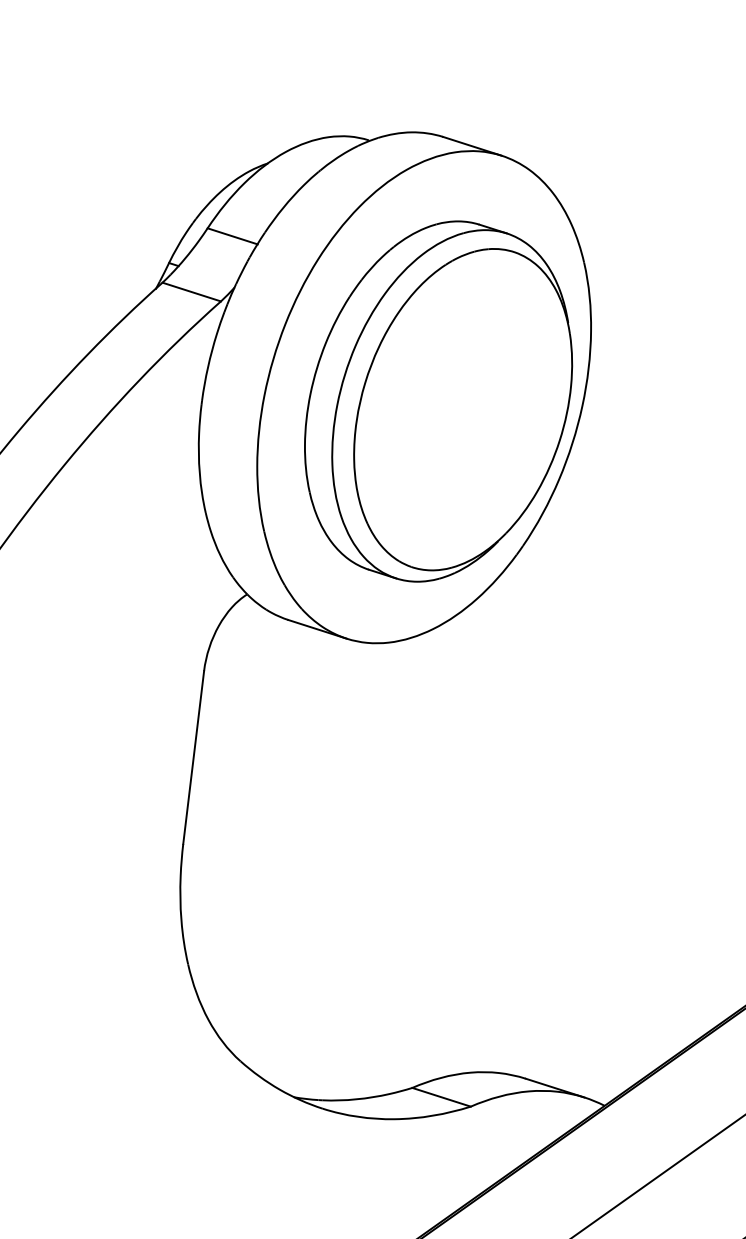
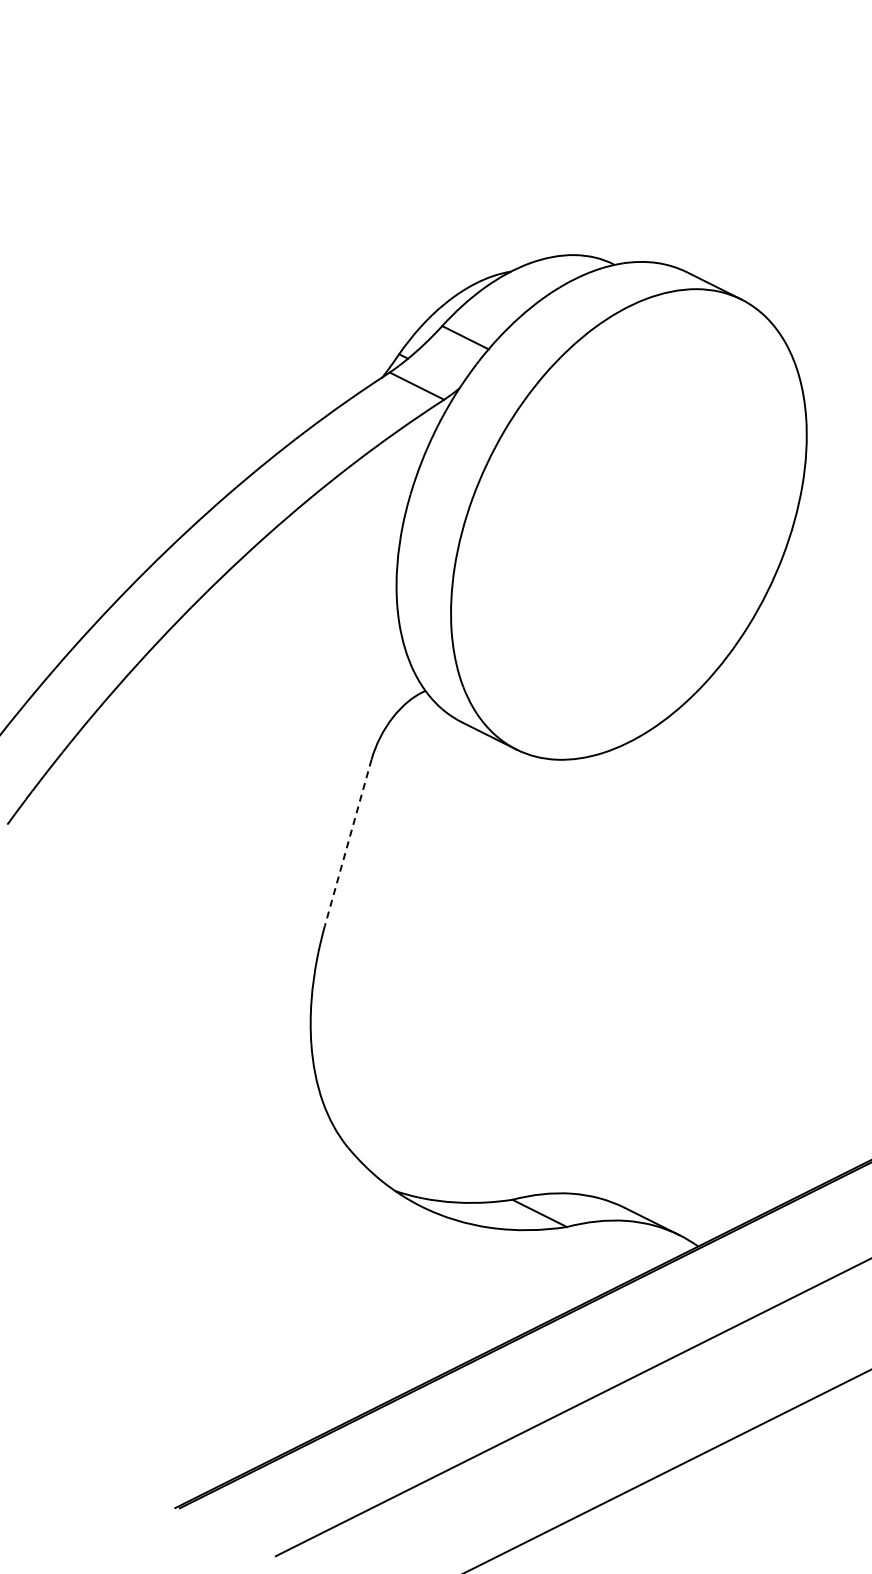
part: (437, 401) -> (641, 530), removed
line: (194, 758) -> (348, 843), solid -> dashed

